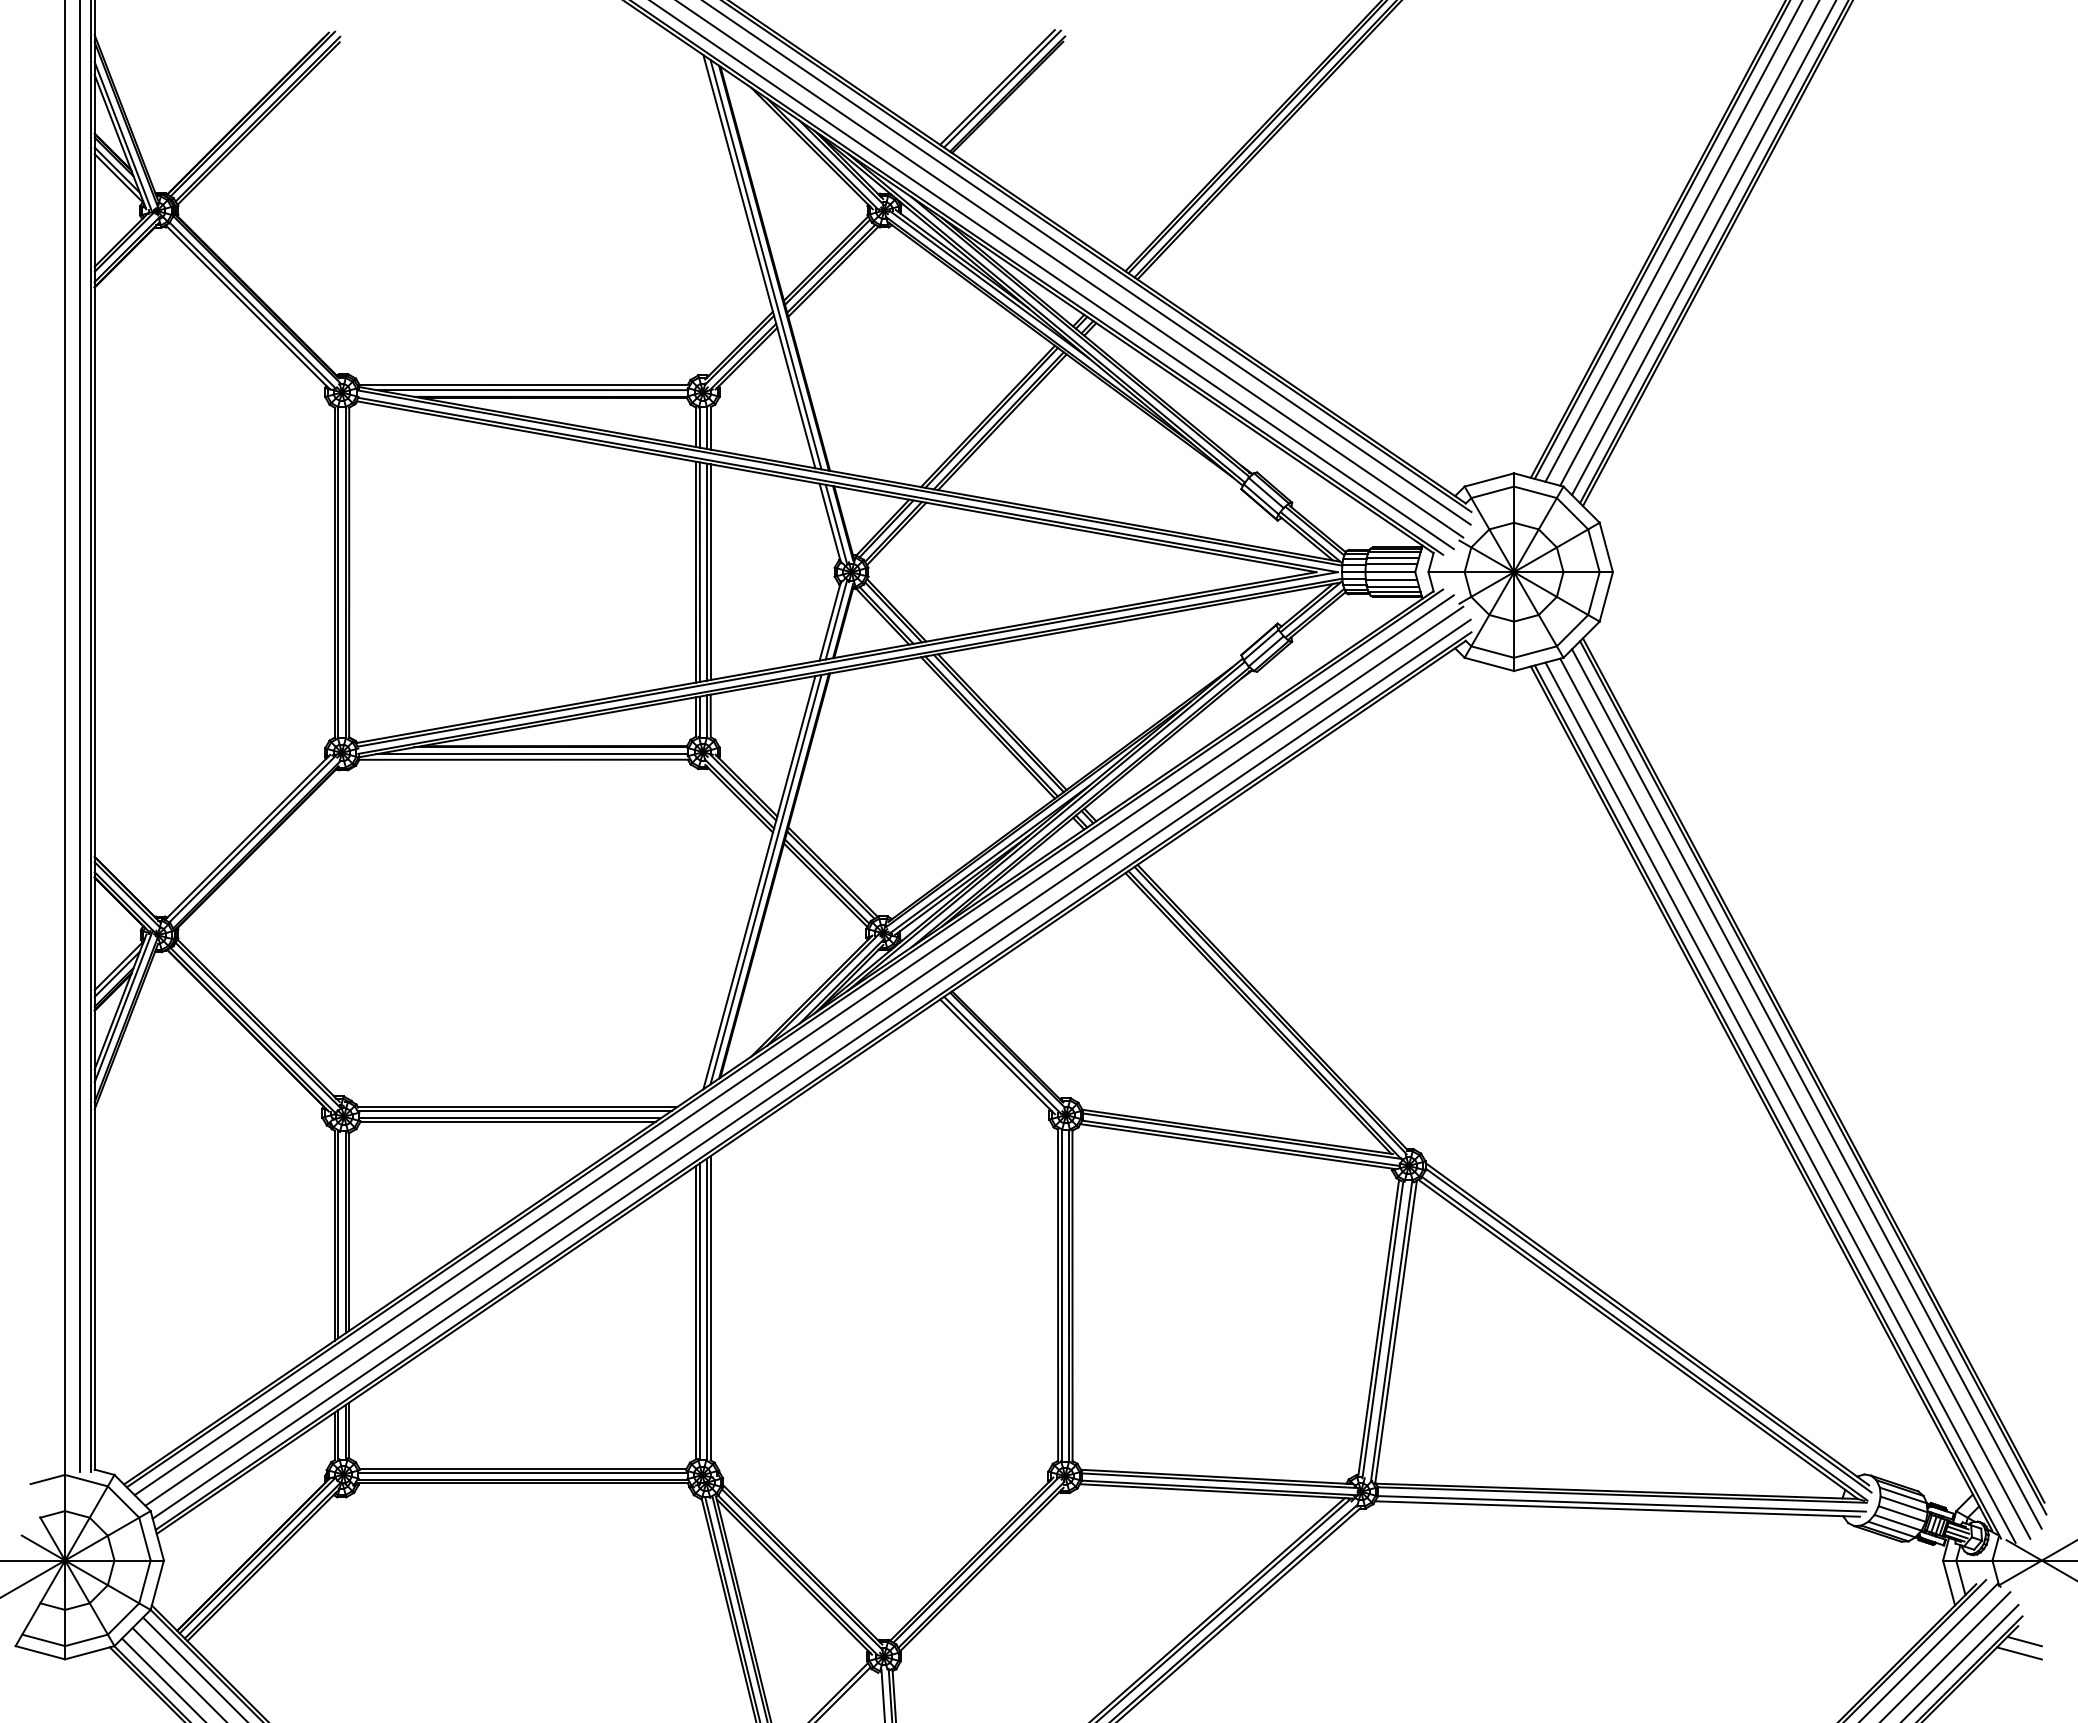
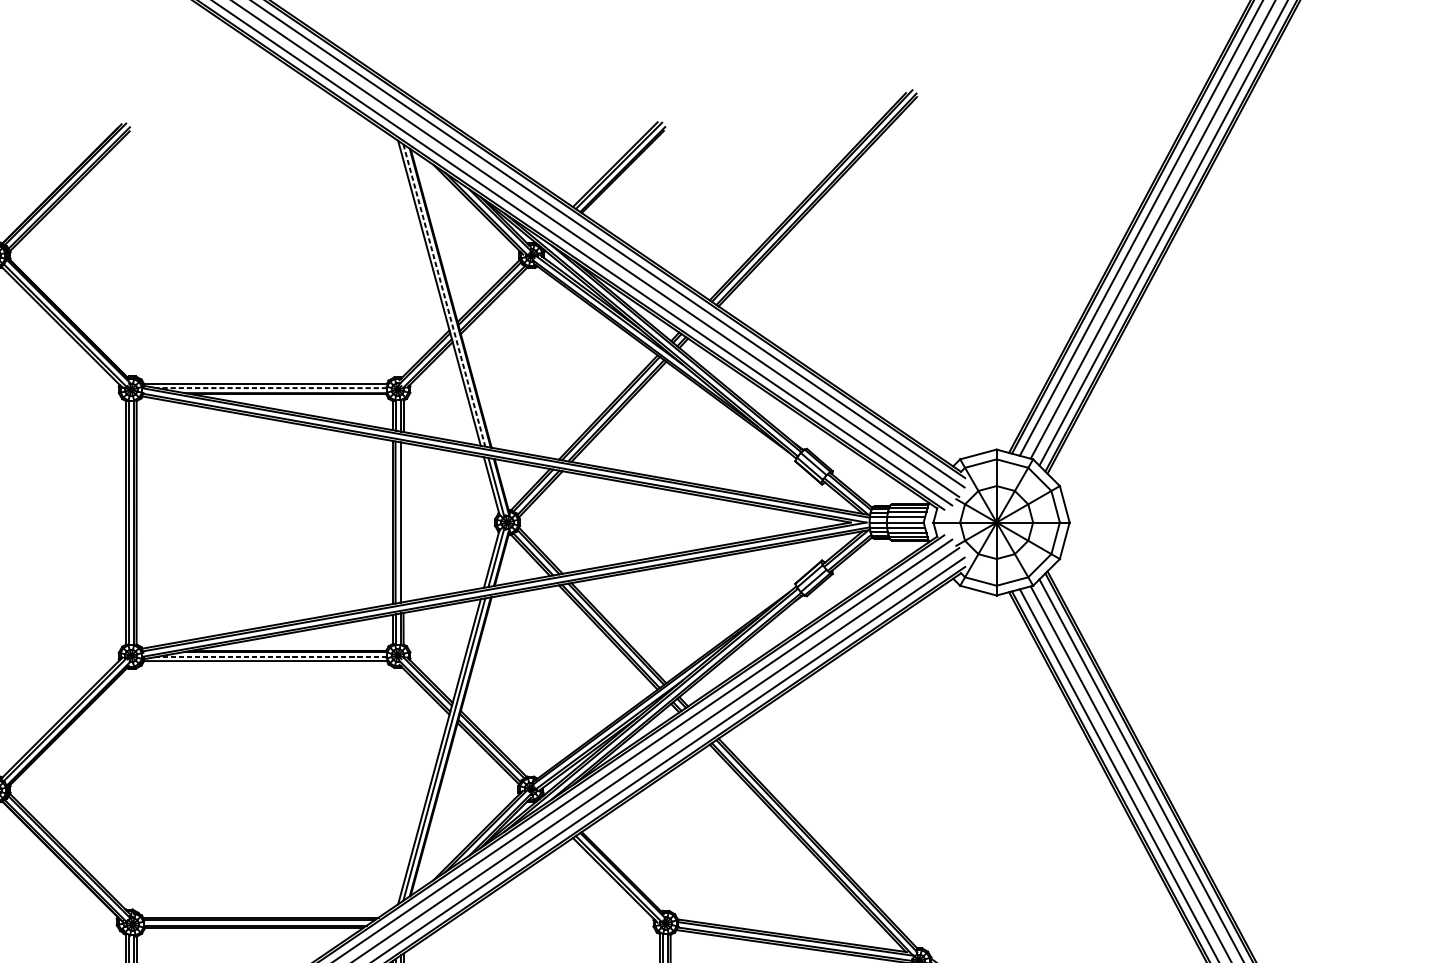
line: (766, 265) -> (444, 296), solid -> dashed
line: (531, 390) -> (271, 388), solid -> dashed
line: (710, 572) -> (403, 522), removed
line: (531, 754) -> (271, 657), solid -> dashed

